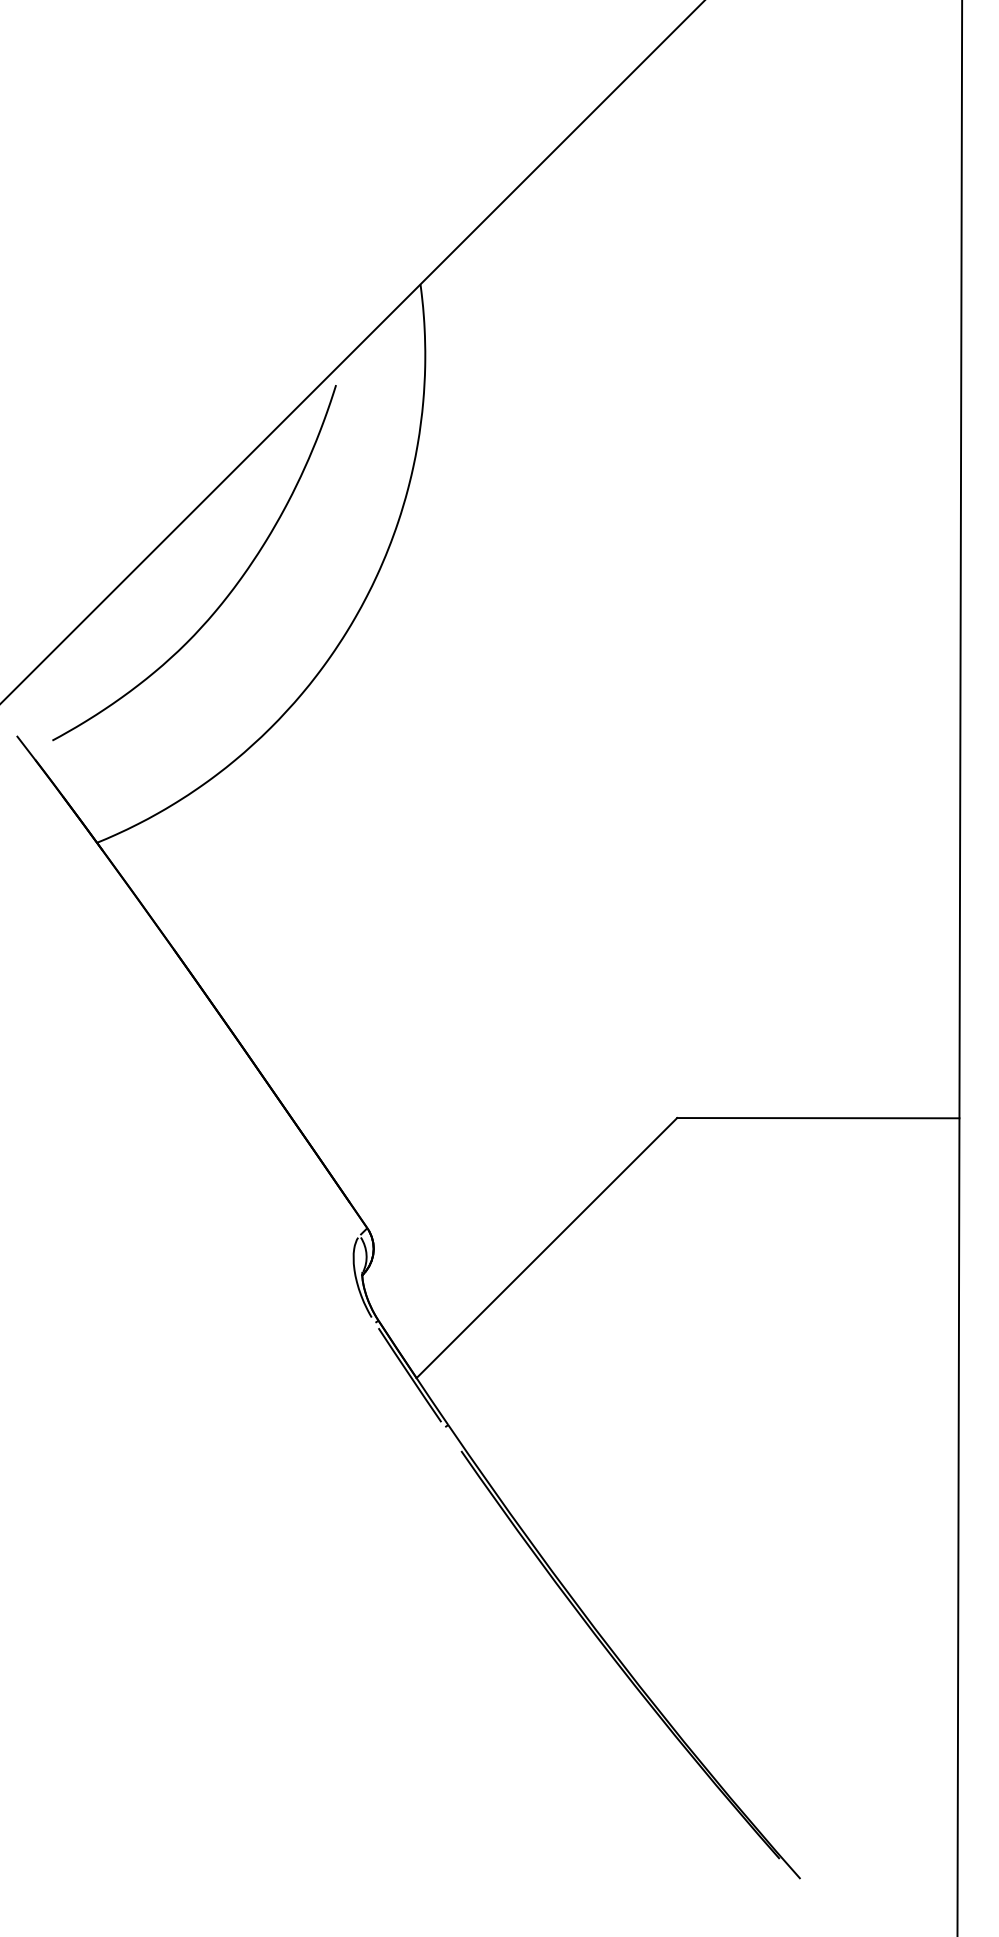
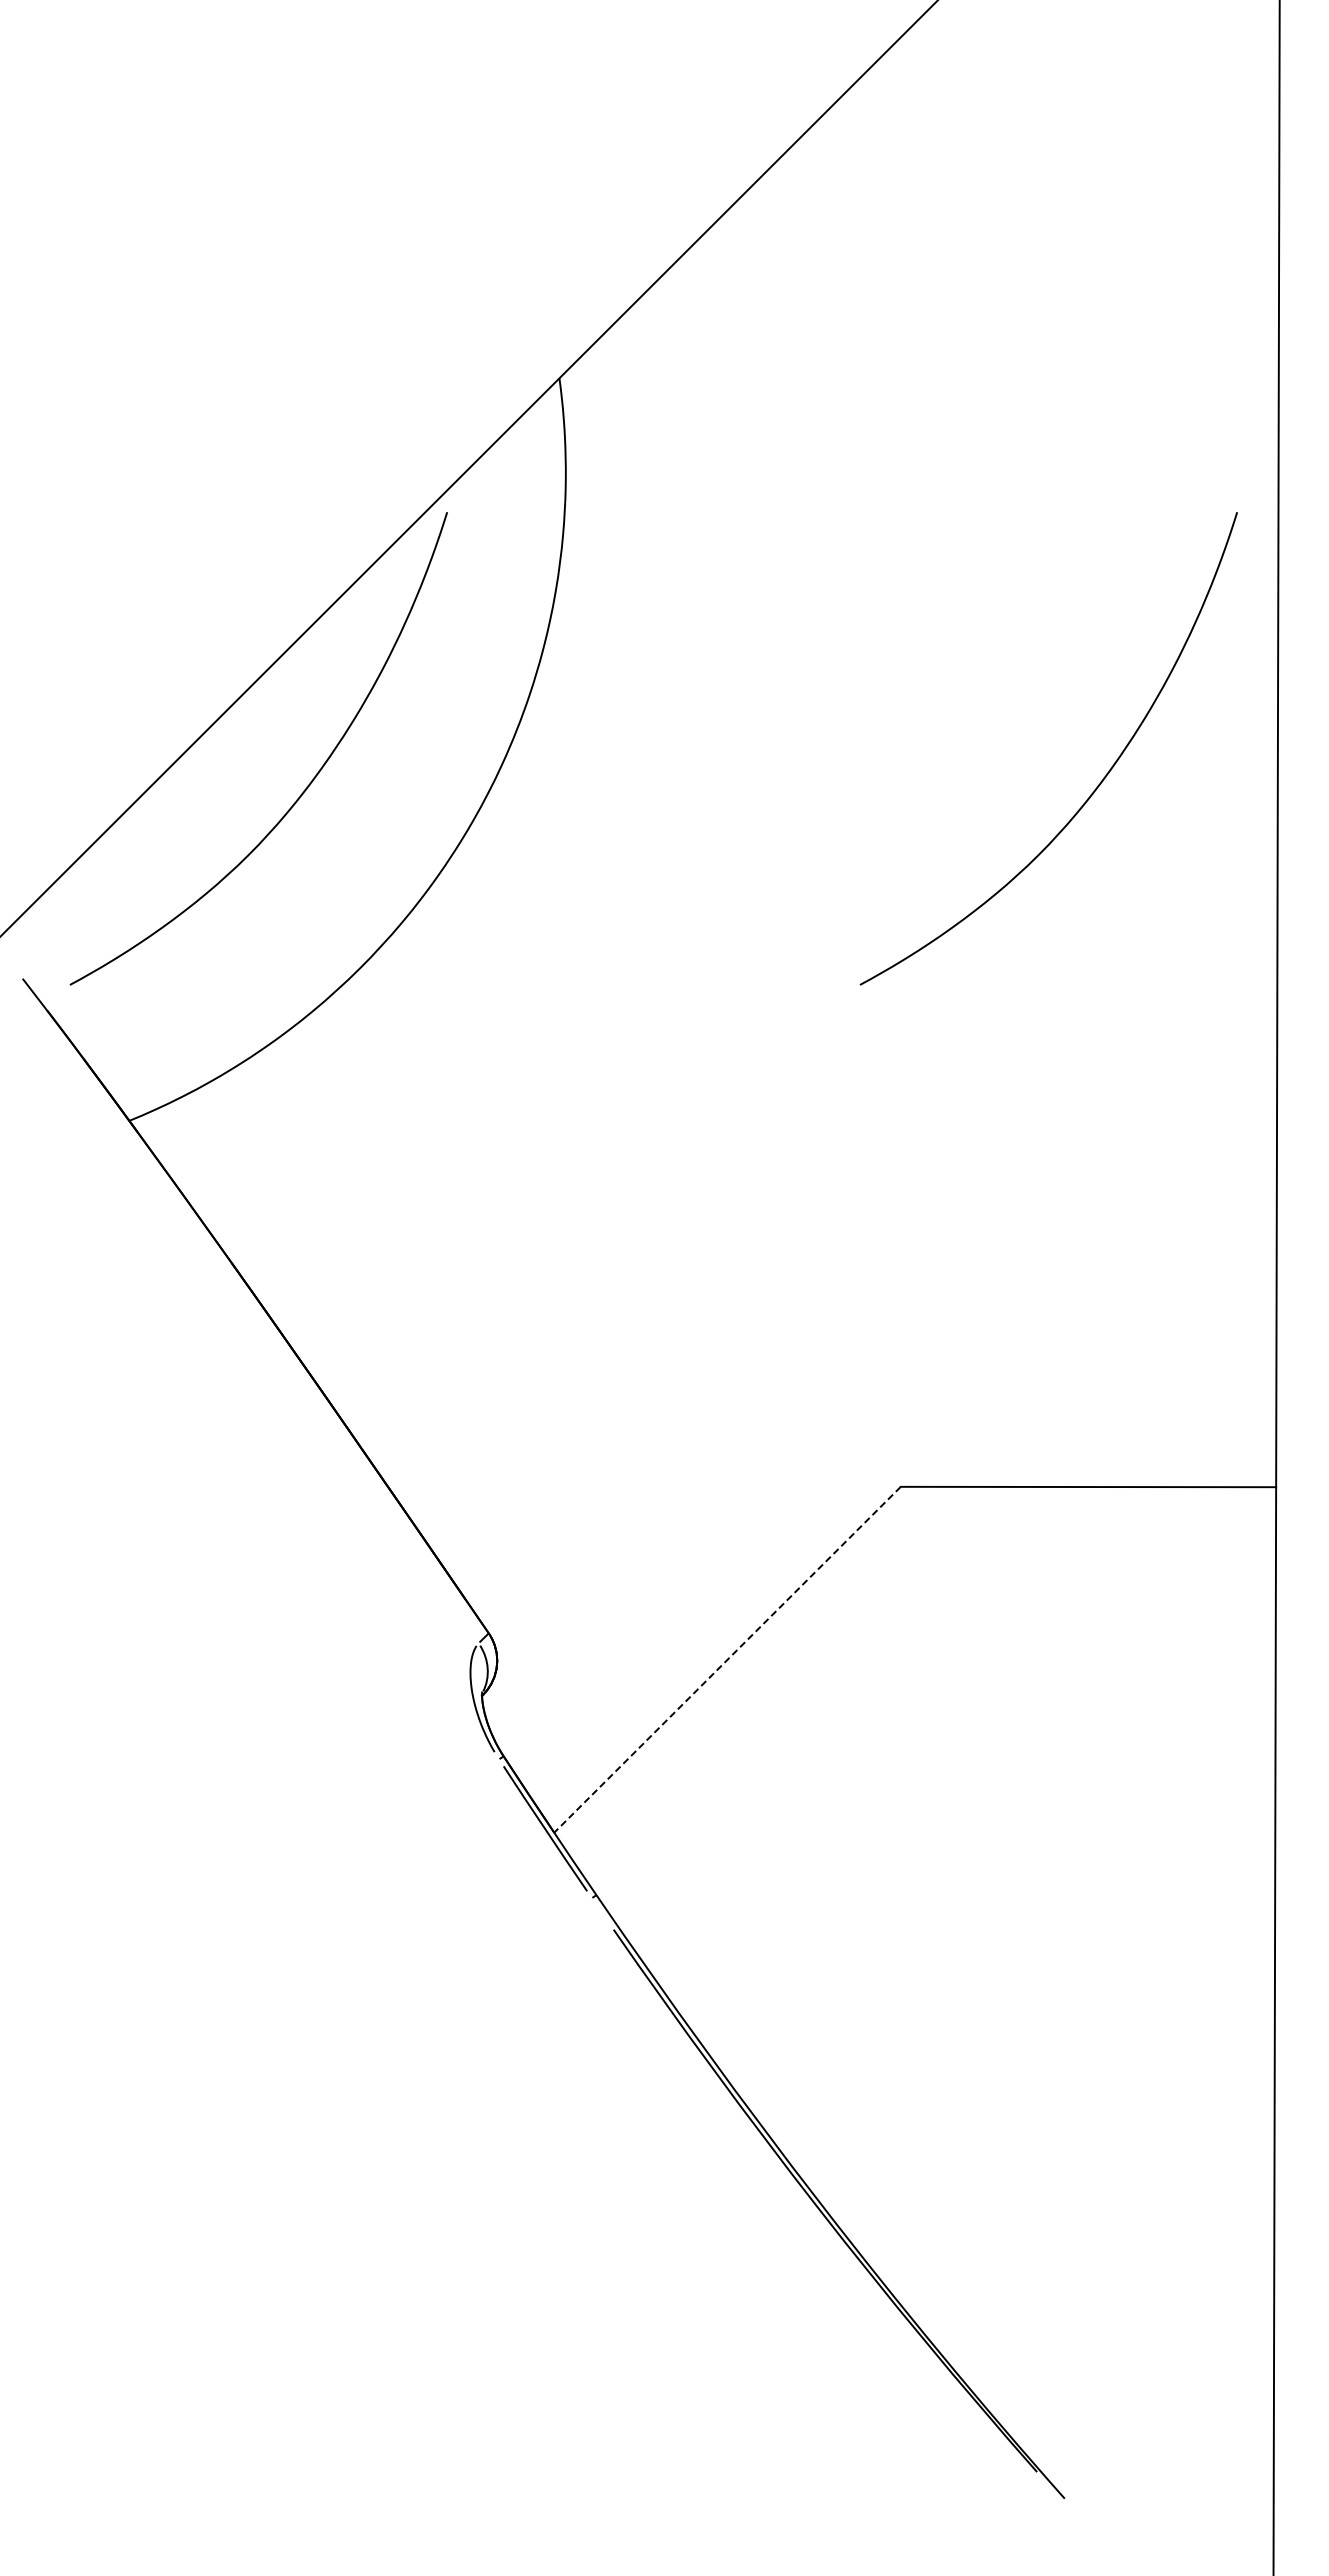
curve: (825, 590) -> (1097, 785), added
line: (546, 1247) -> (727, 1659), solid -> dashed

